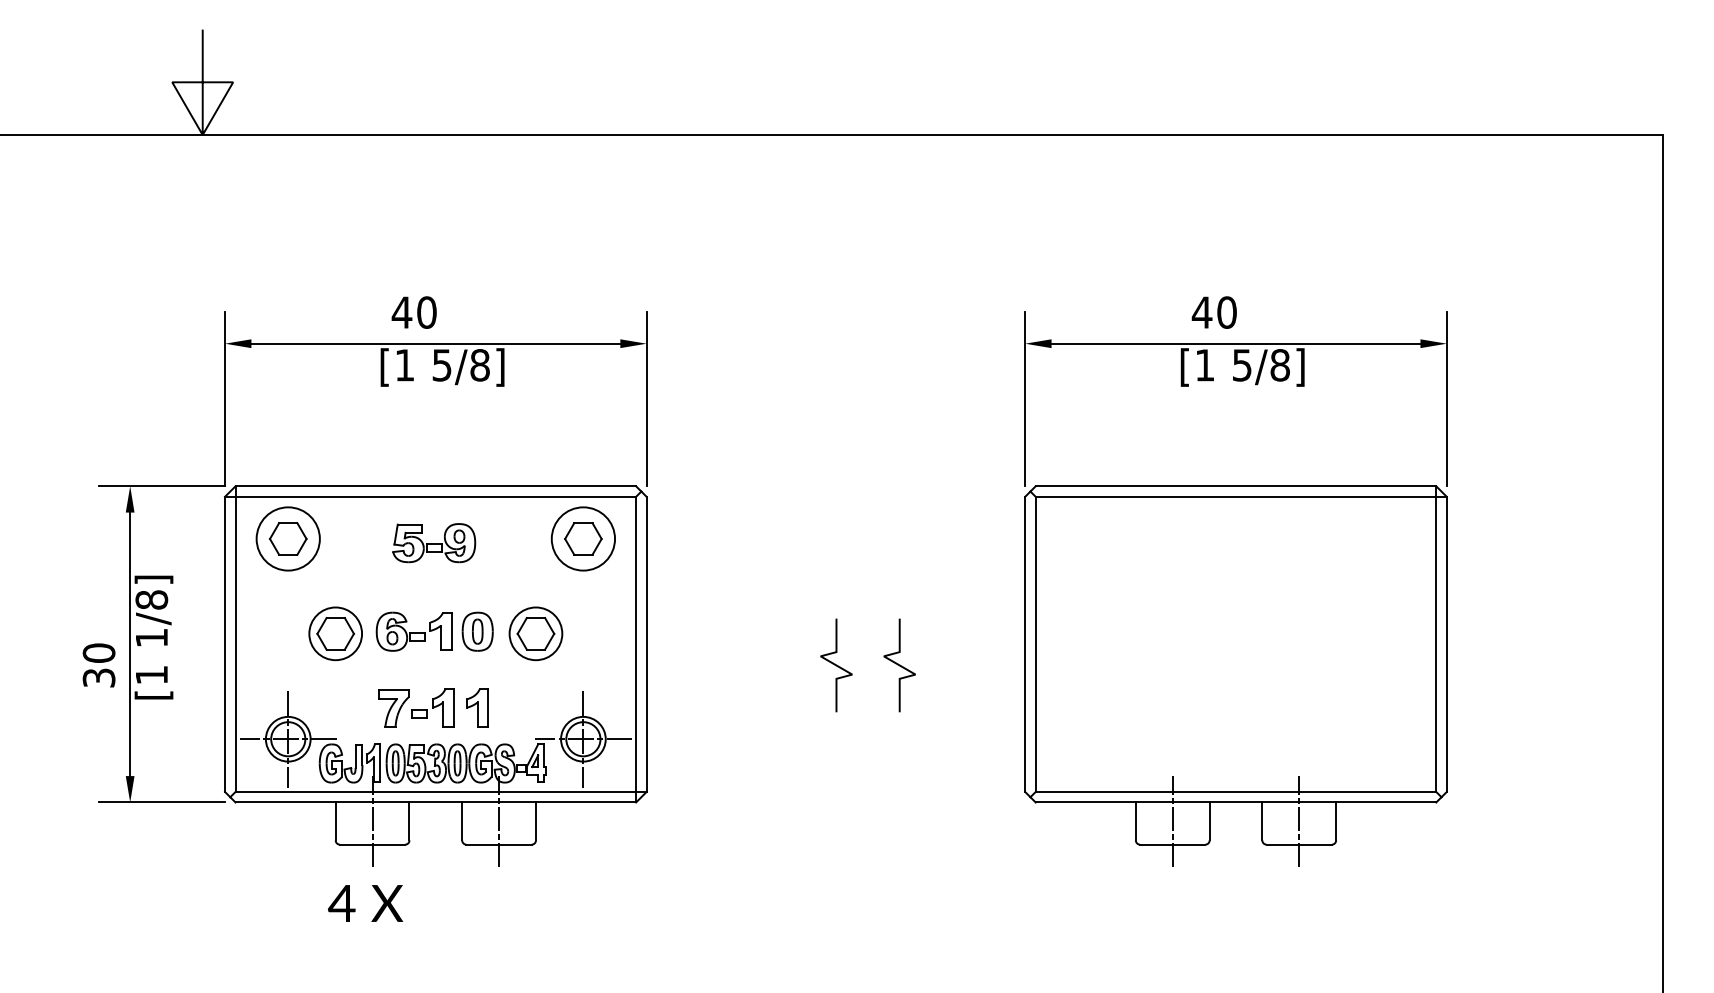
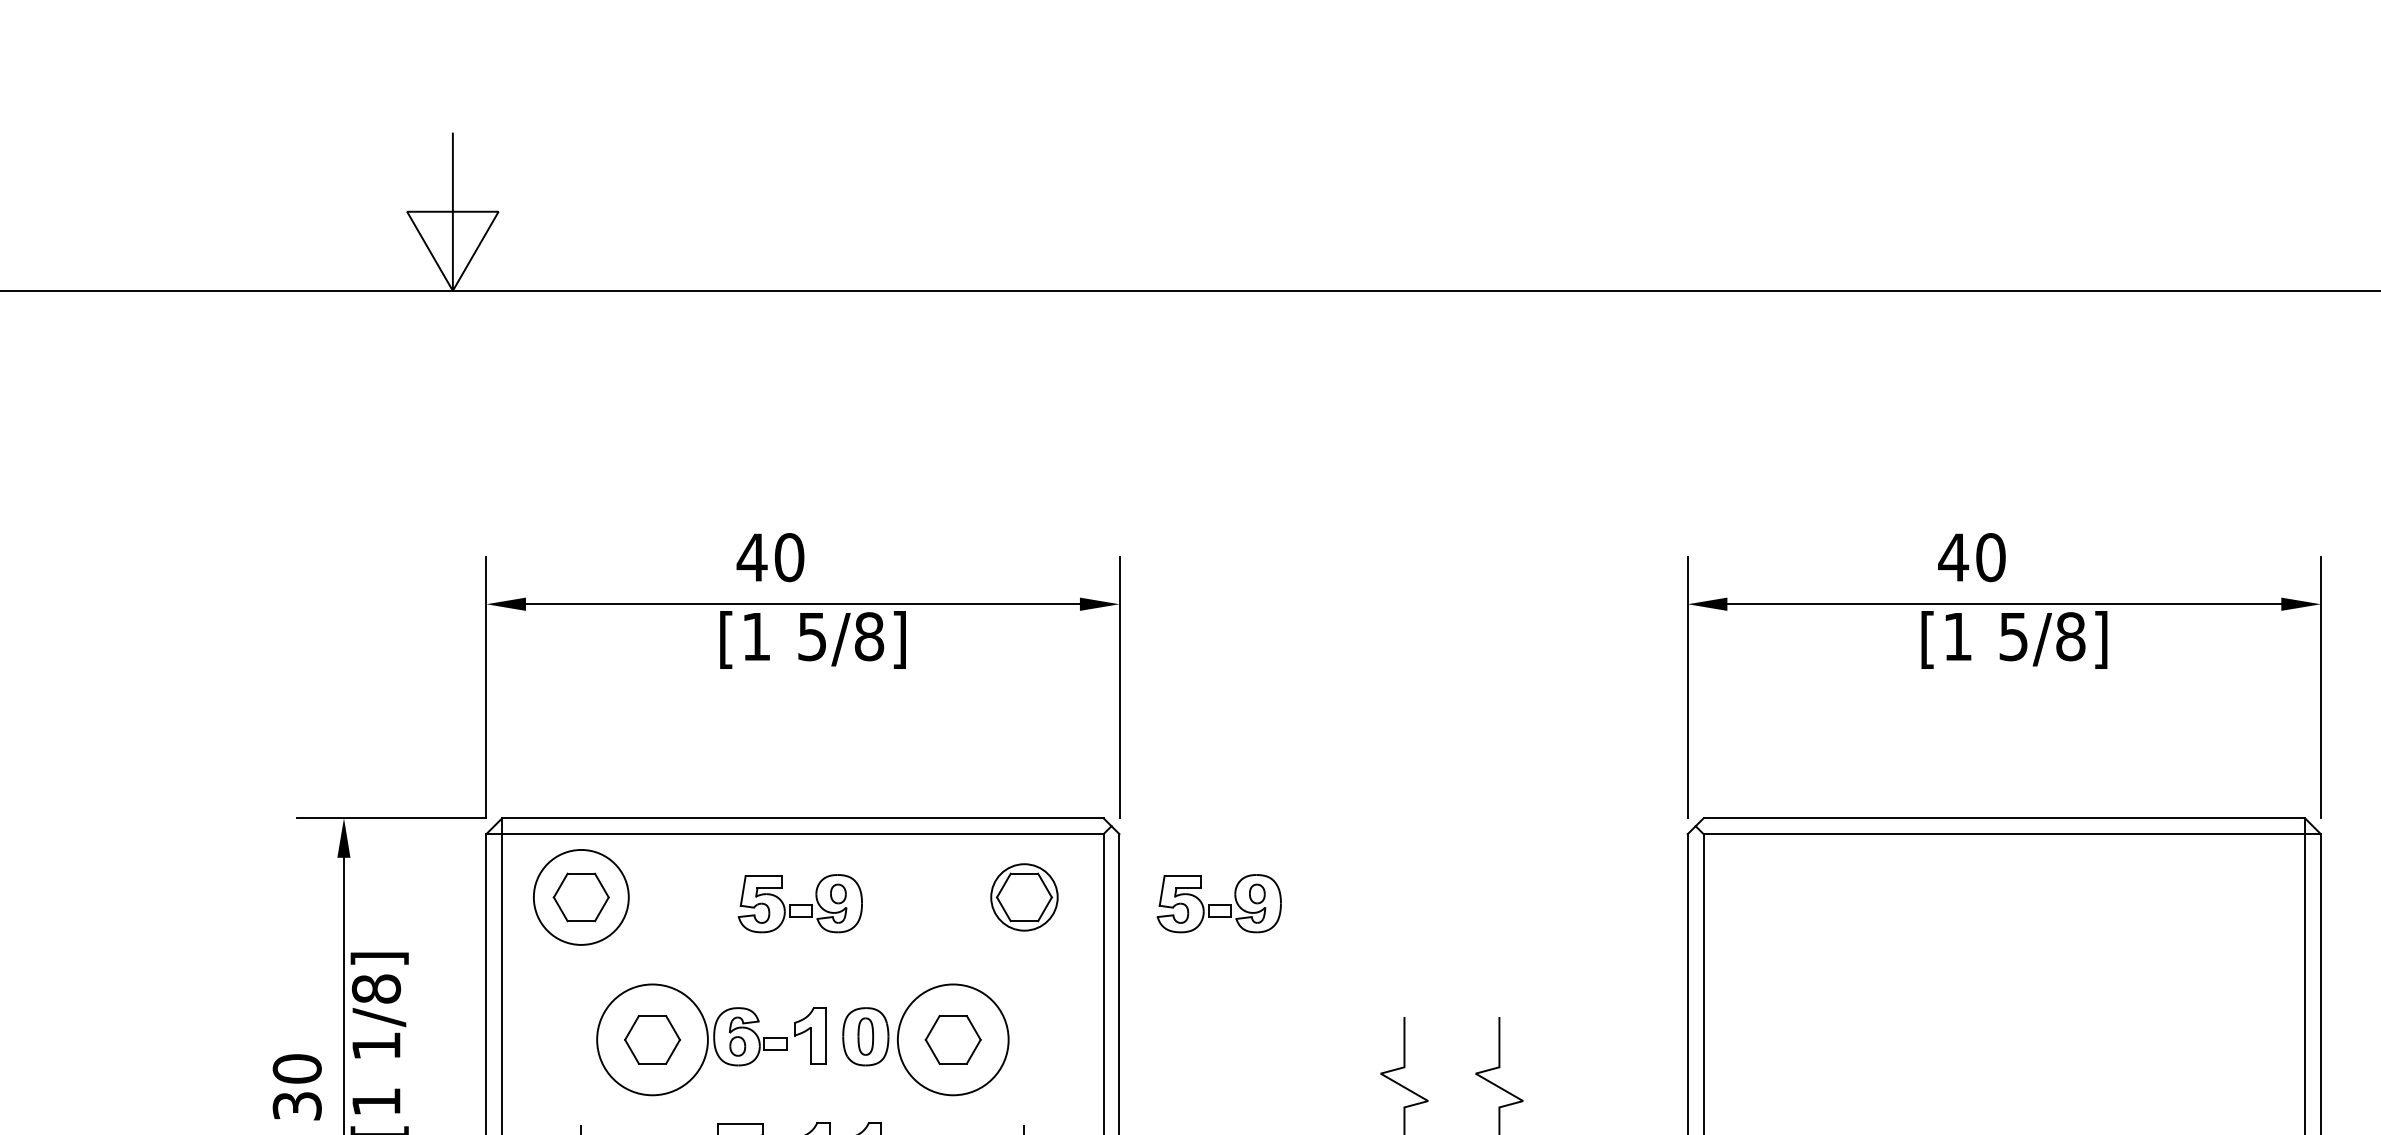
circle: (583, 538) -> (1024, 896), size x0.7
part: (713, 543) -> (1219, 904), added
circle: (335, 633) -> (652, 1039), size x1.4
circle: (535, 633) -> (952, 1039), size x1.4

